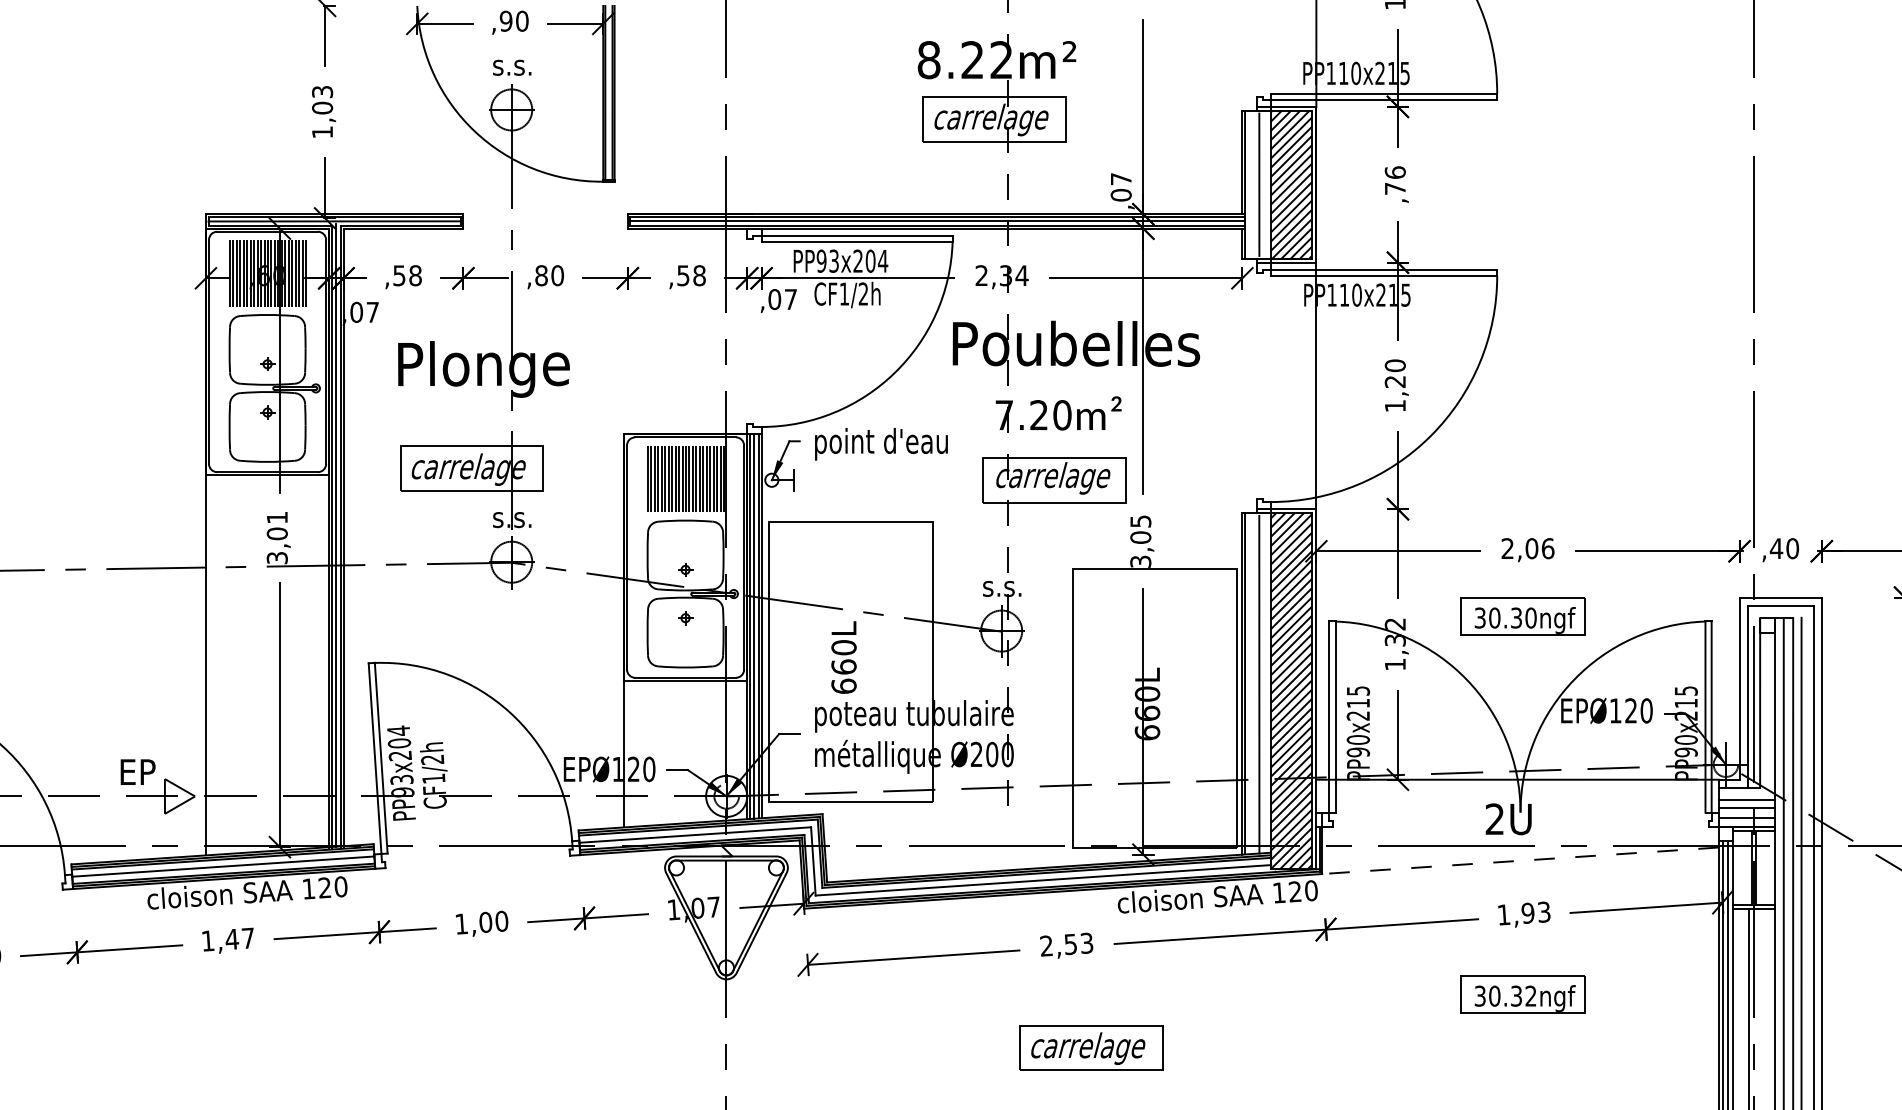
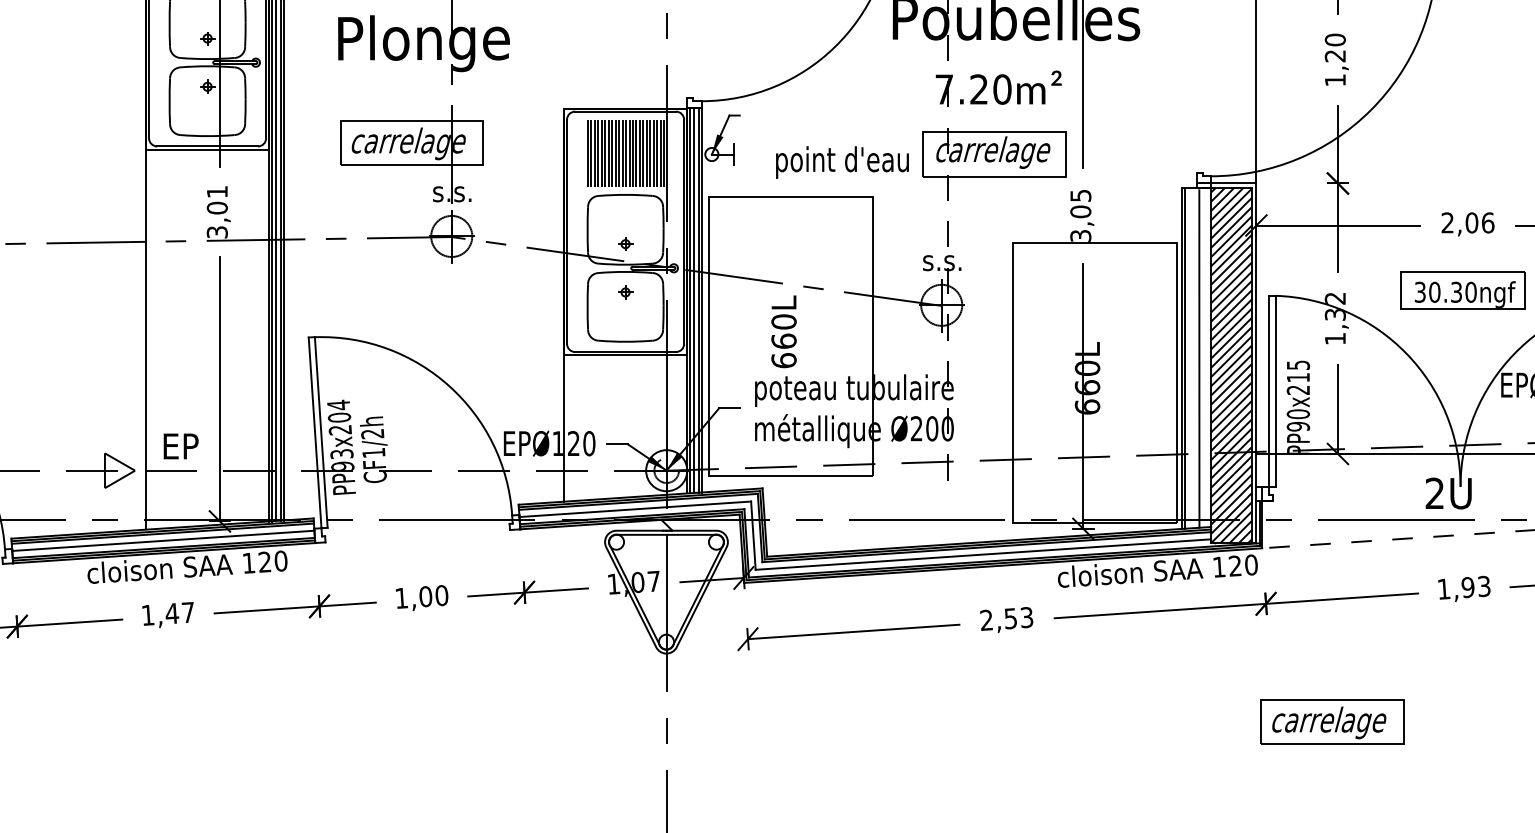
text: (881, 444) -> (842, 162), moved
text: (137, 771) -> (180, 445), moved
part: (1522, 994) -> (1462, 668), removed
part: (1091, 1047) -> (1332, 721), moved

